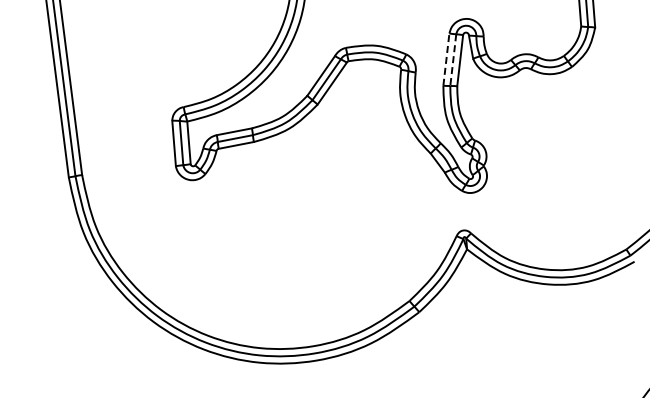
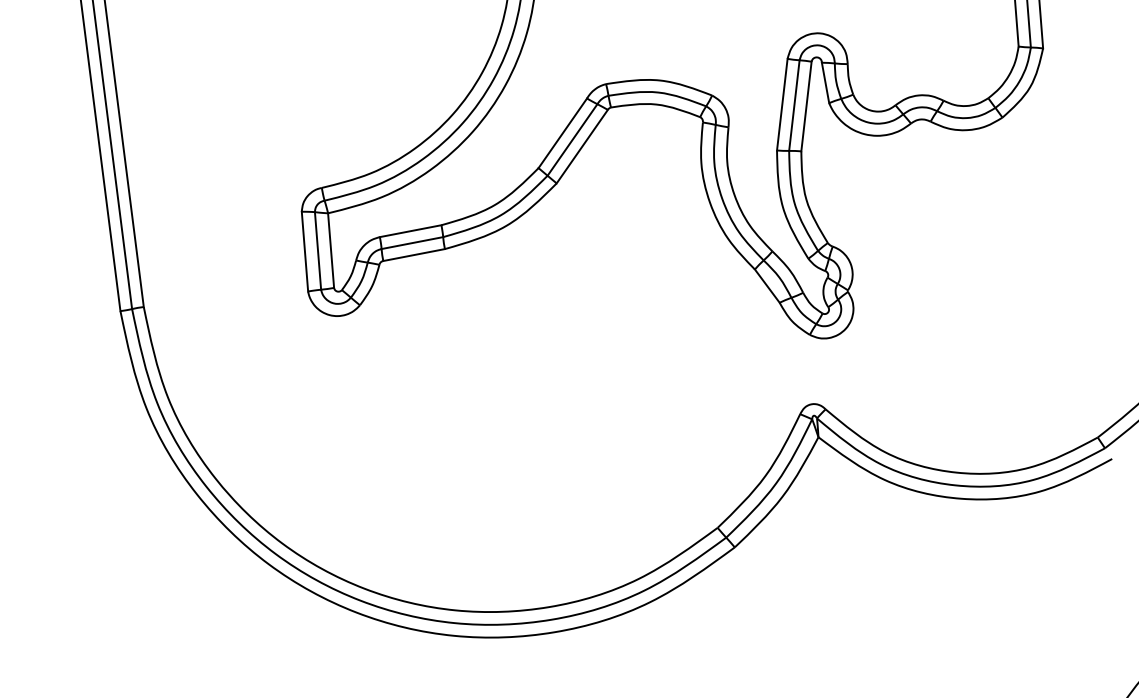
line: (446, 59) -> (782, 104), dashed -> solid
line: (453, 60) -> (794, 106), dashed -> solid

